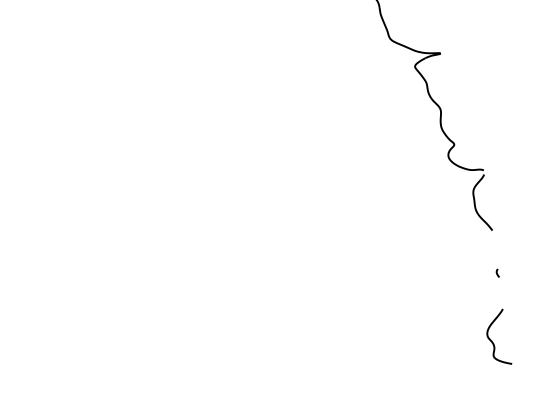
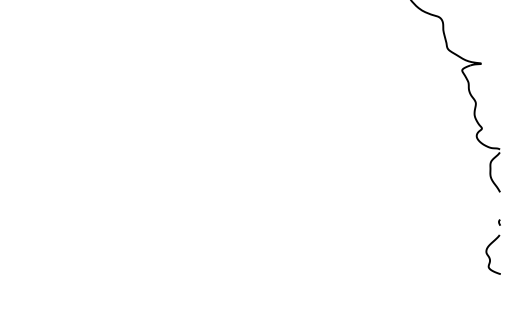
curve: (492, 339) -> (489, 255), moved

